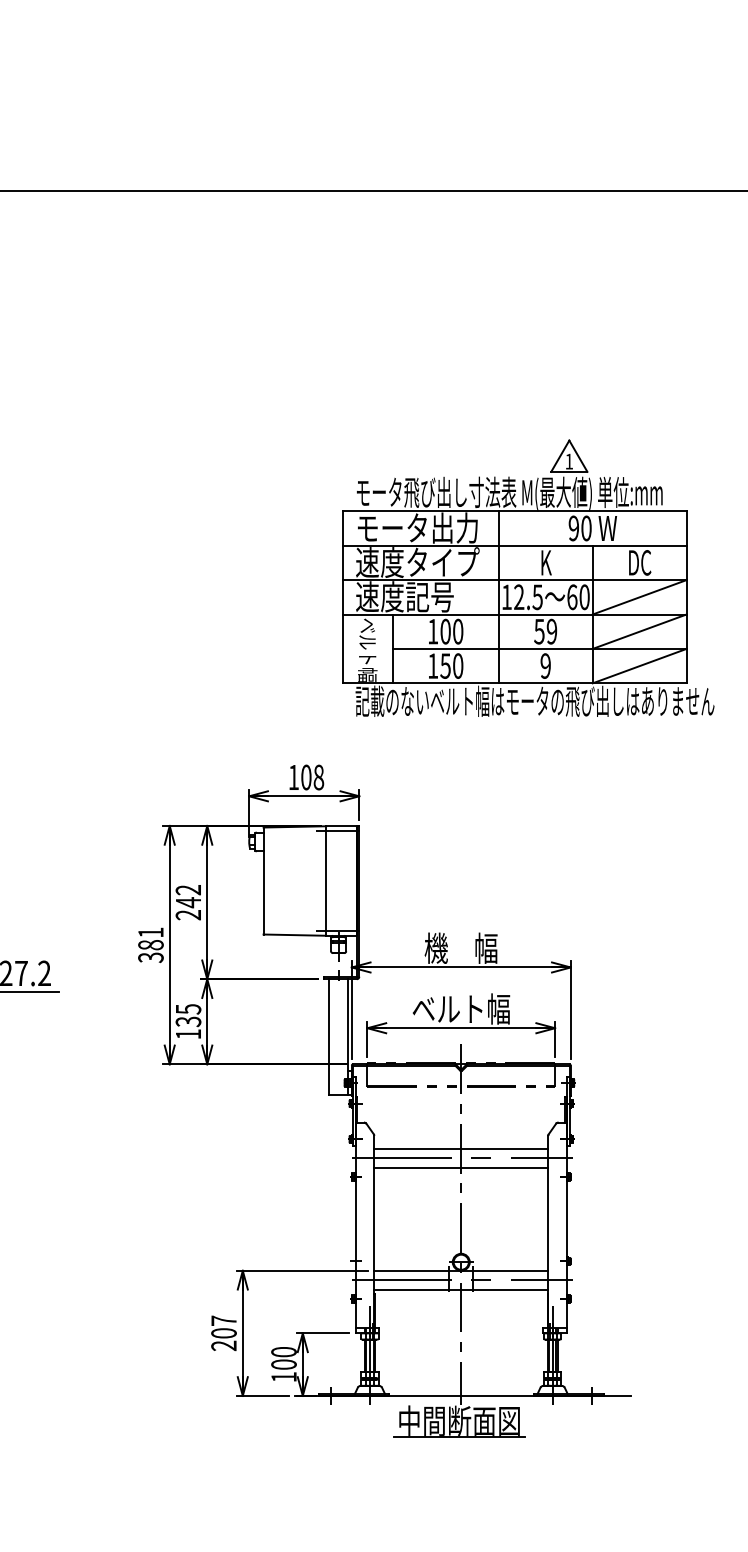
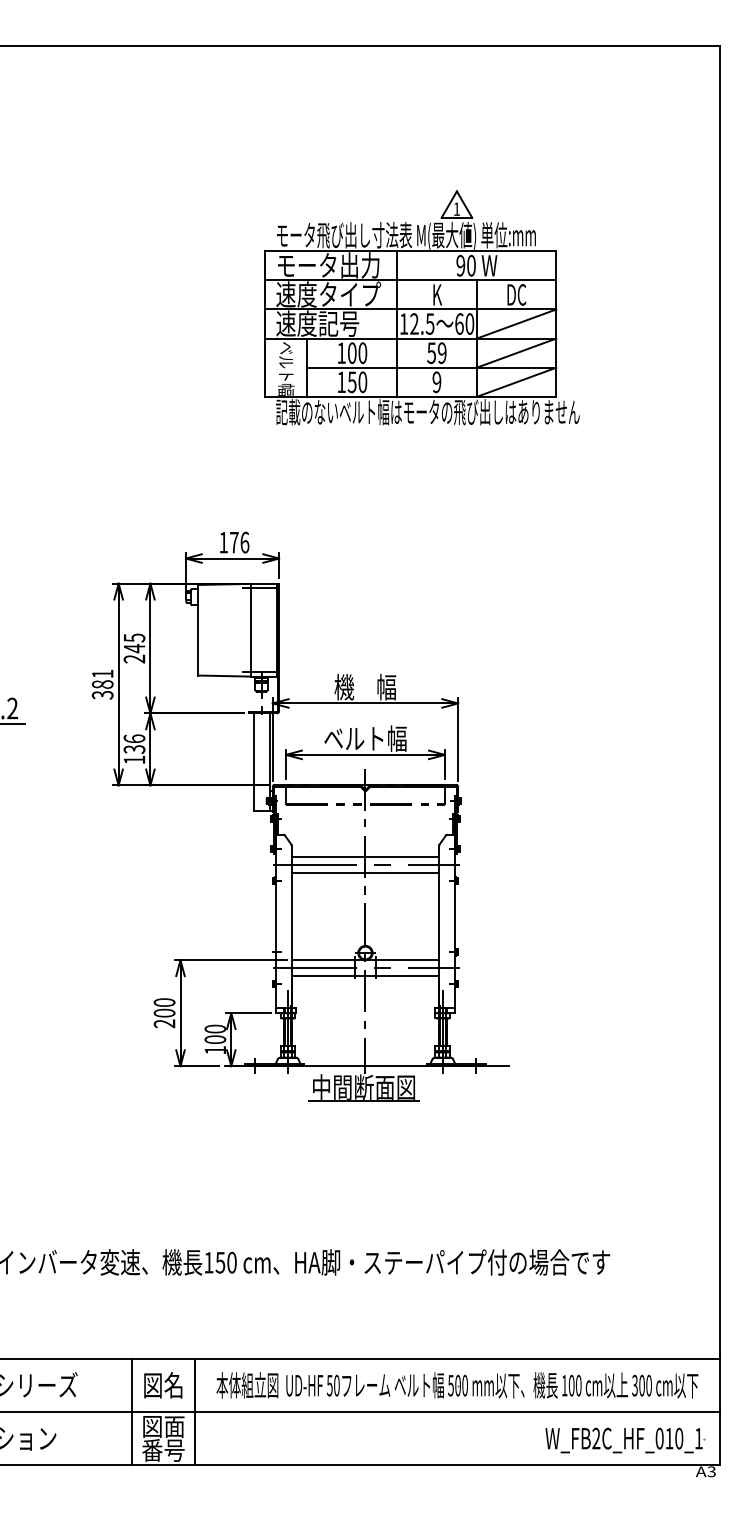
part: (527, 577) -> (421, 307), moved
text: (312, 777) -> (239, 542), 108 -> 176
text: (188, 889) -> (134, 637), 242 -> 245
text: (188, 1008) -> (134, 738), 135 -> 136
text: (223, 1320) -> (164, 1002), 207 -> 200

